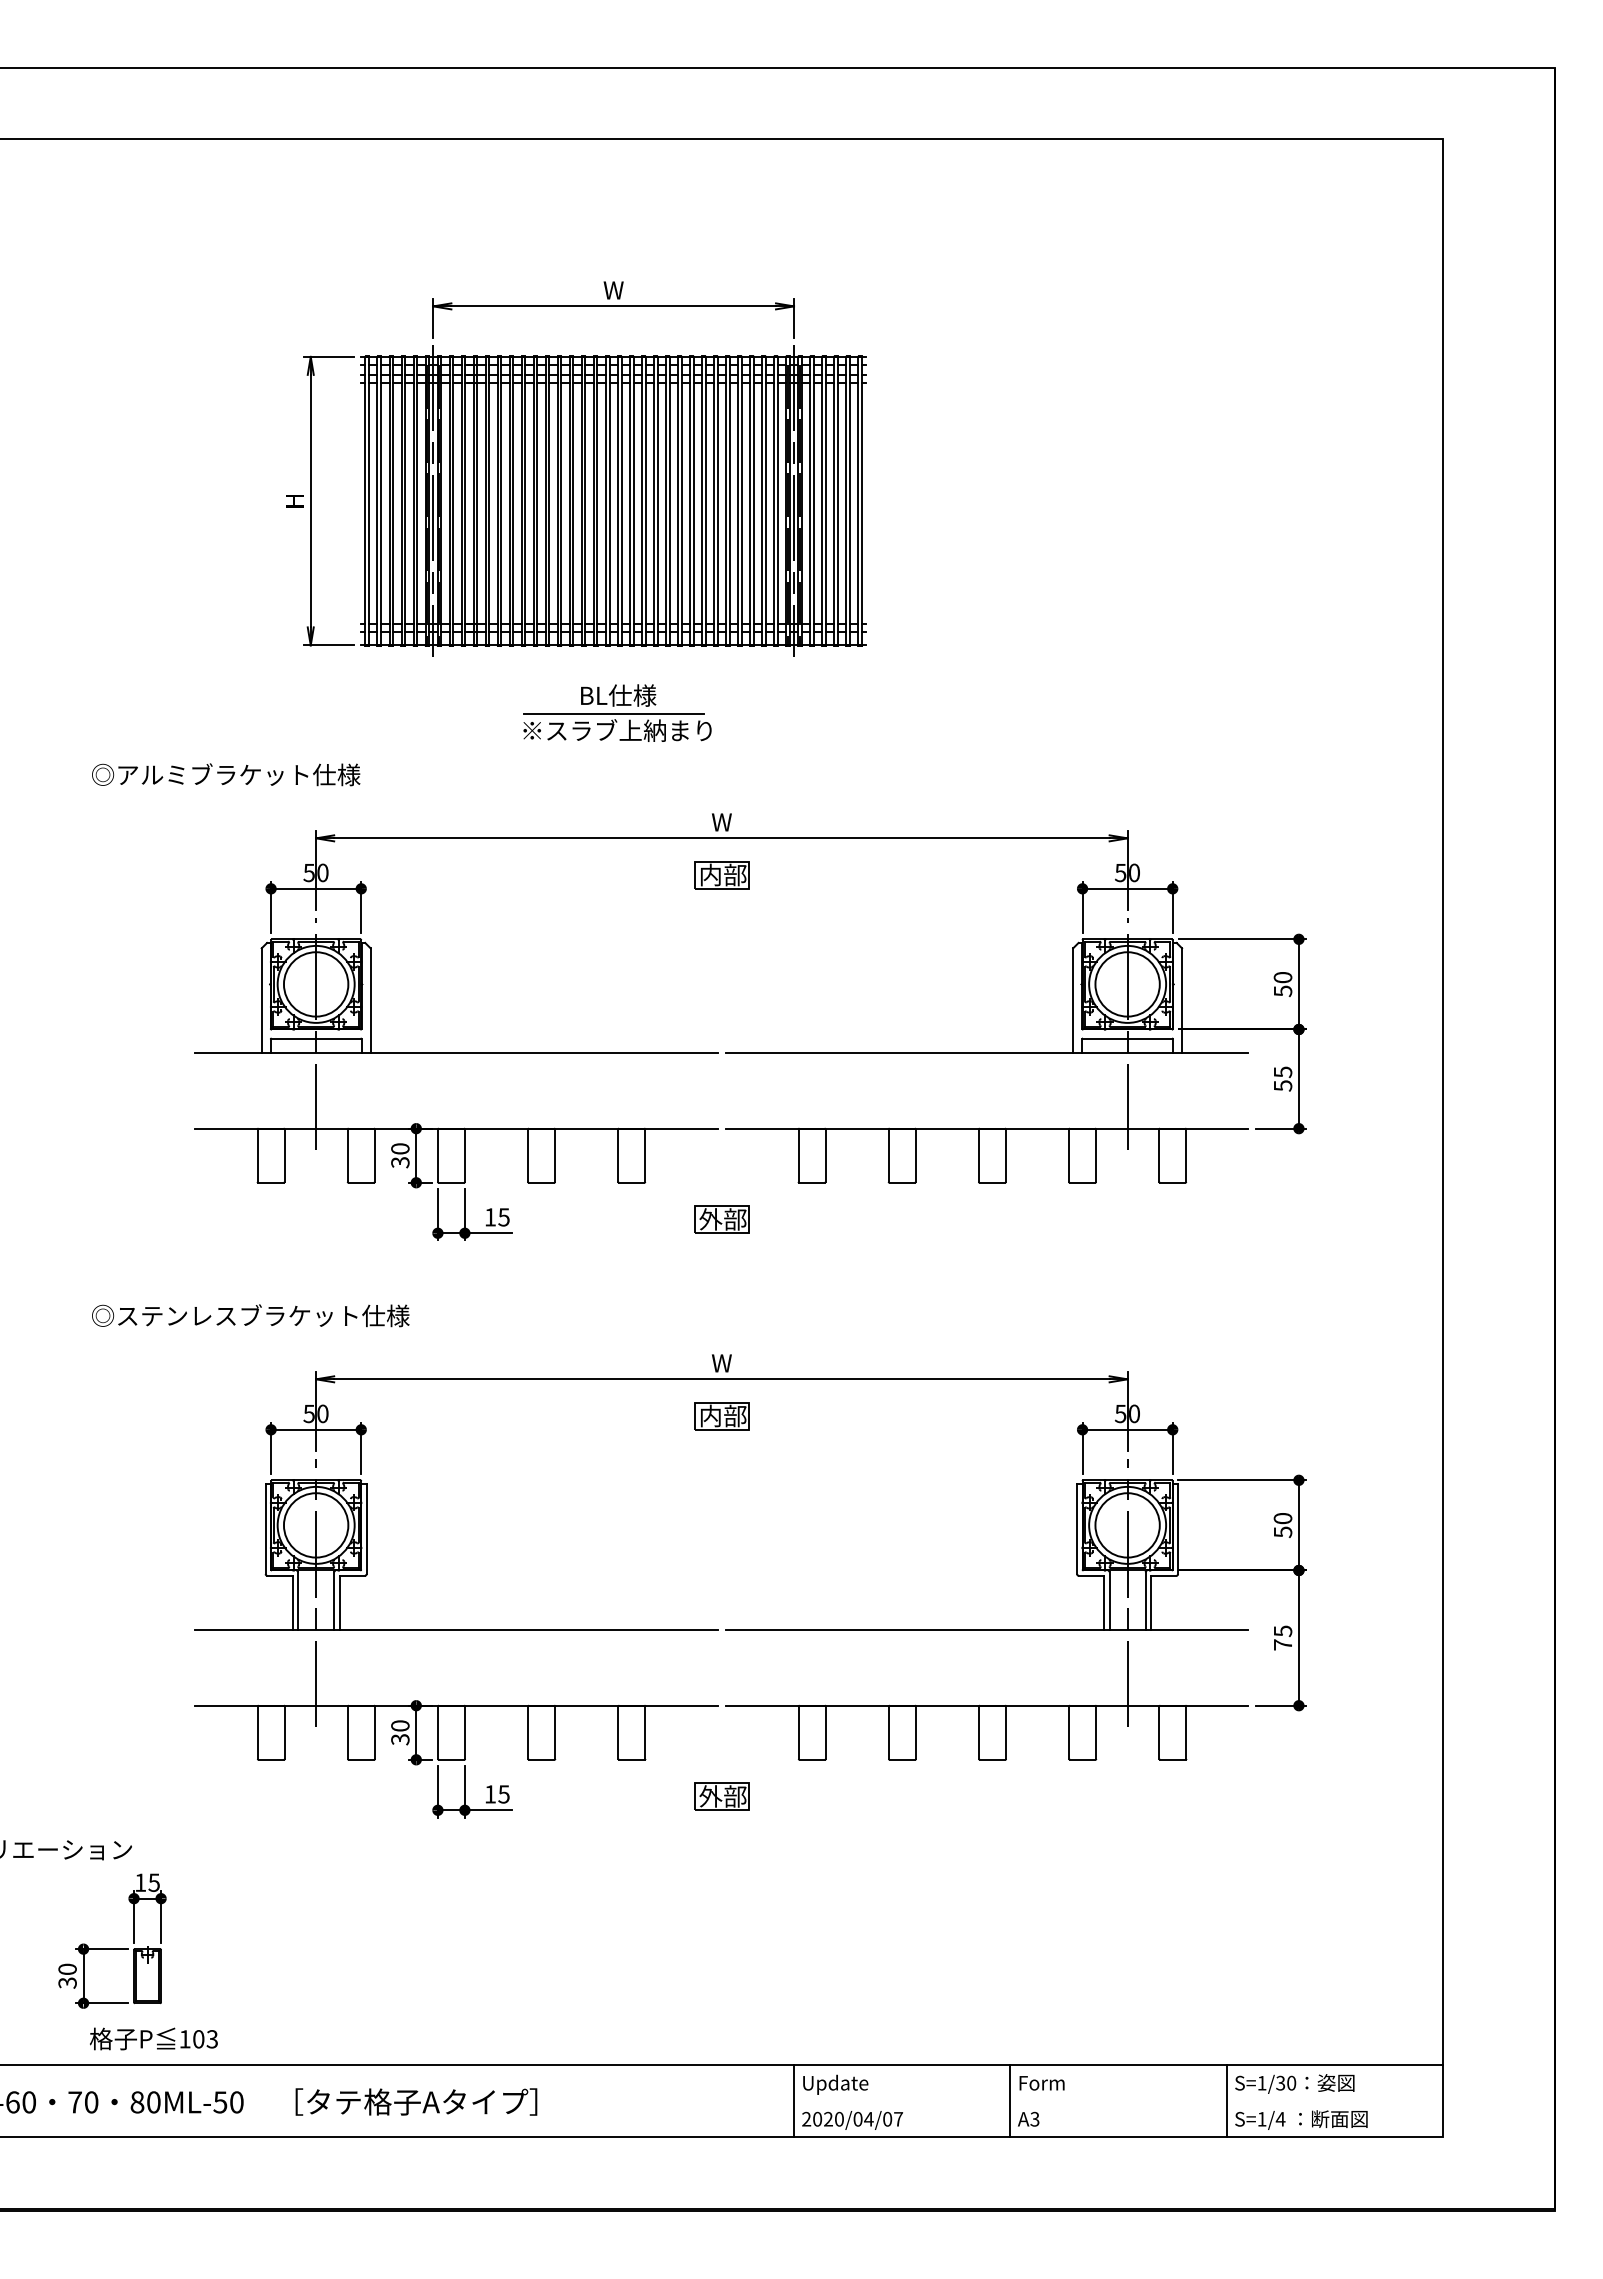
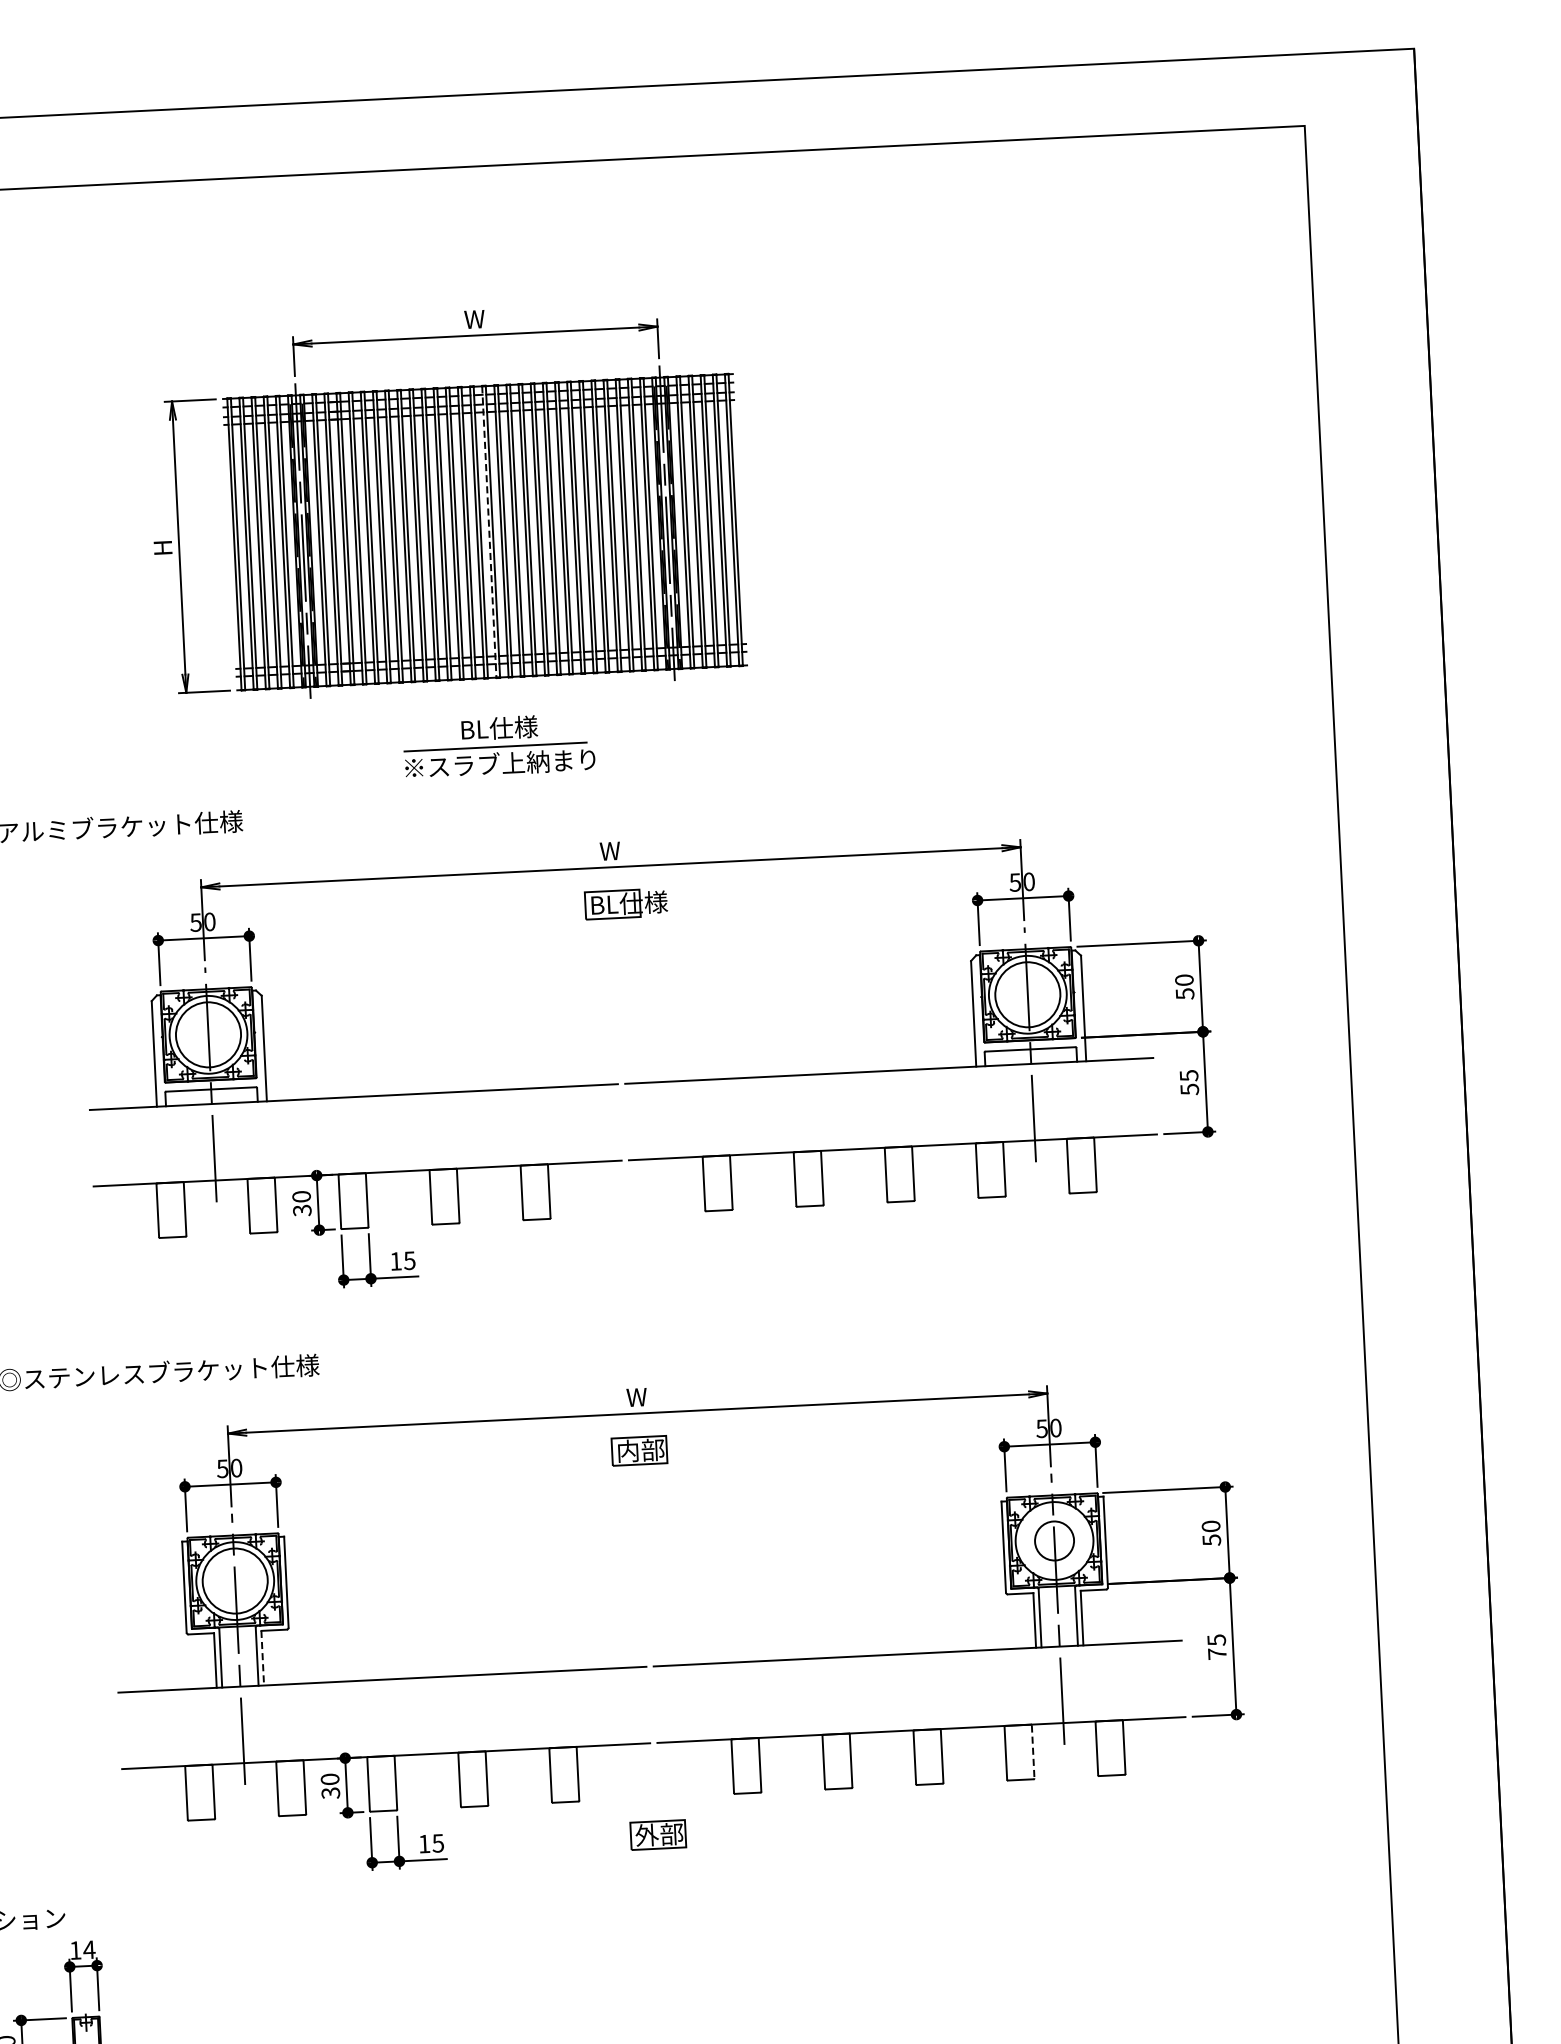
line: (617, 501) -> (488, 532), solid -> dashed
text: (738, 874) -> (629, 903), 内部 -> BL仕様
part: (721, 1219) -> (629, 1252), removed
circle: (1127, 1525) -> (1054, 1541), size x0.6
line: (339, 1603) -> (262, 1658), solid -> dashed
line: (1096, 1733) -> (1033, 1752), solid -> dashed
text: (154, 1882) -> (89, 1949), 15 -> 14

